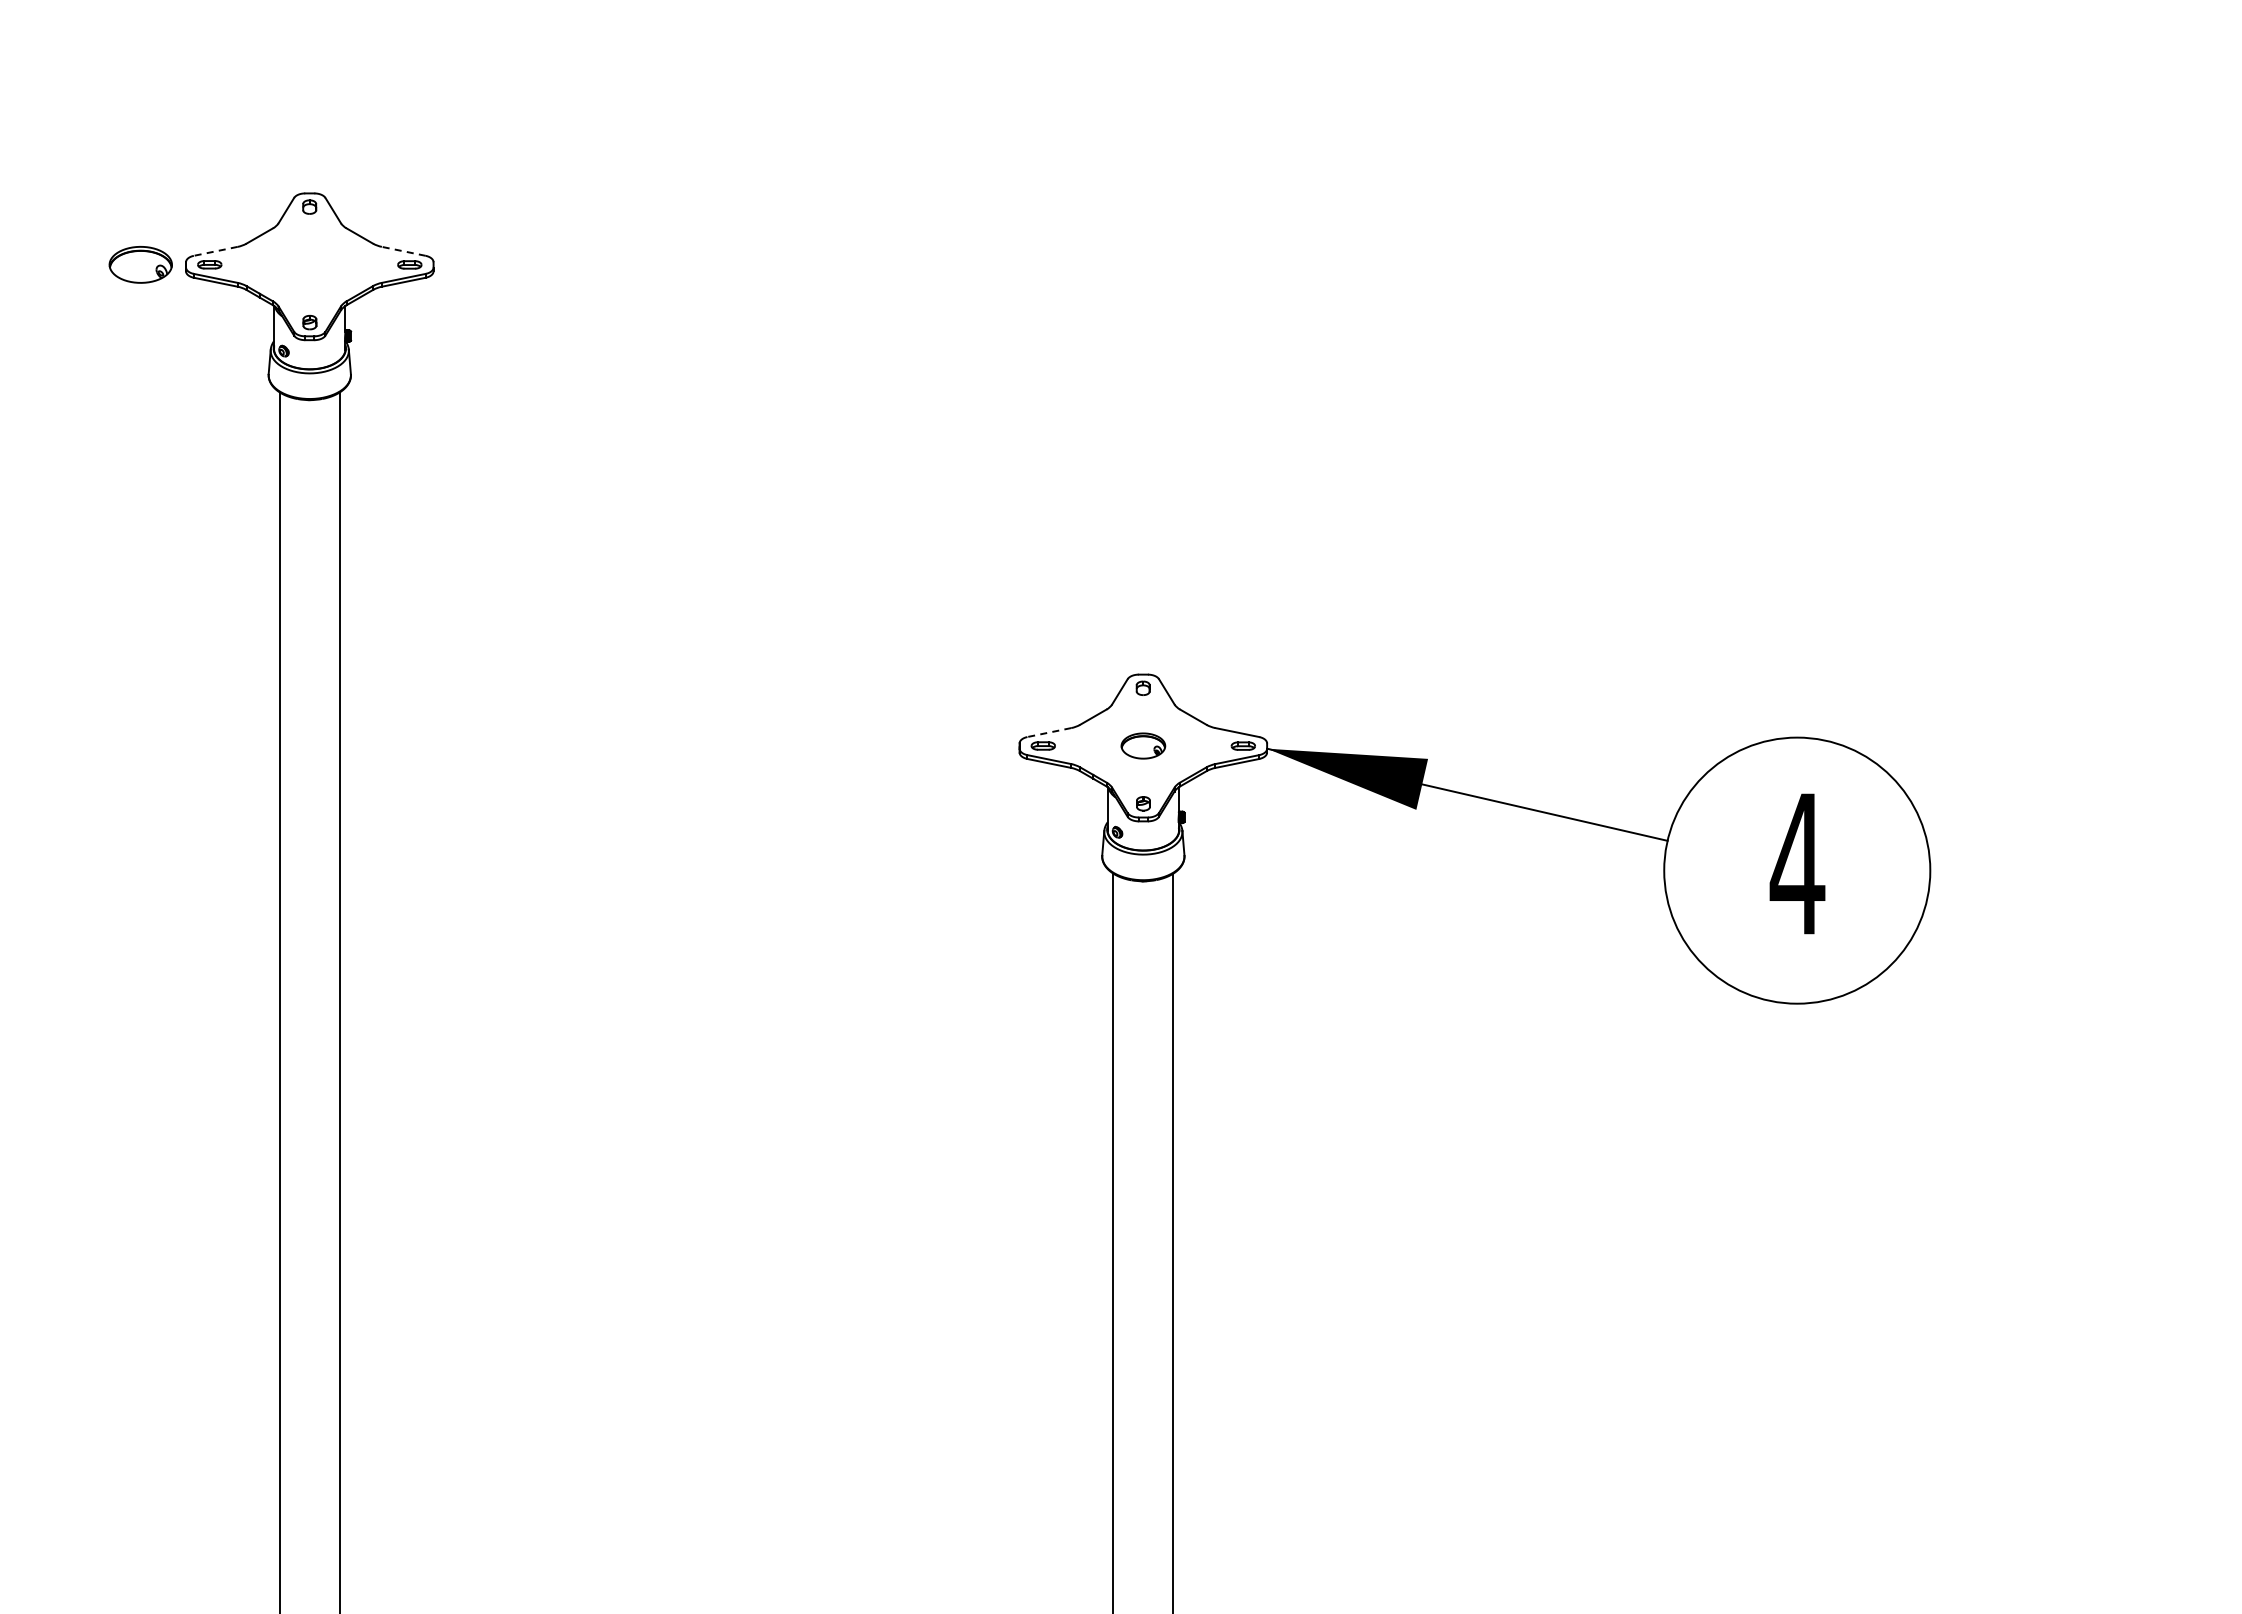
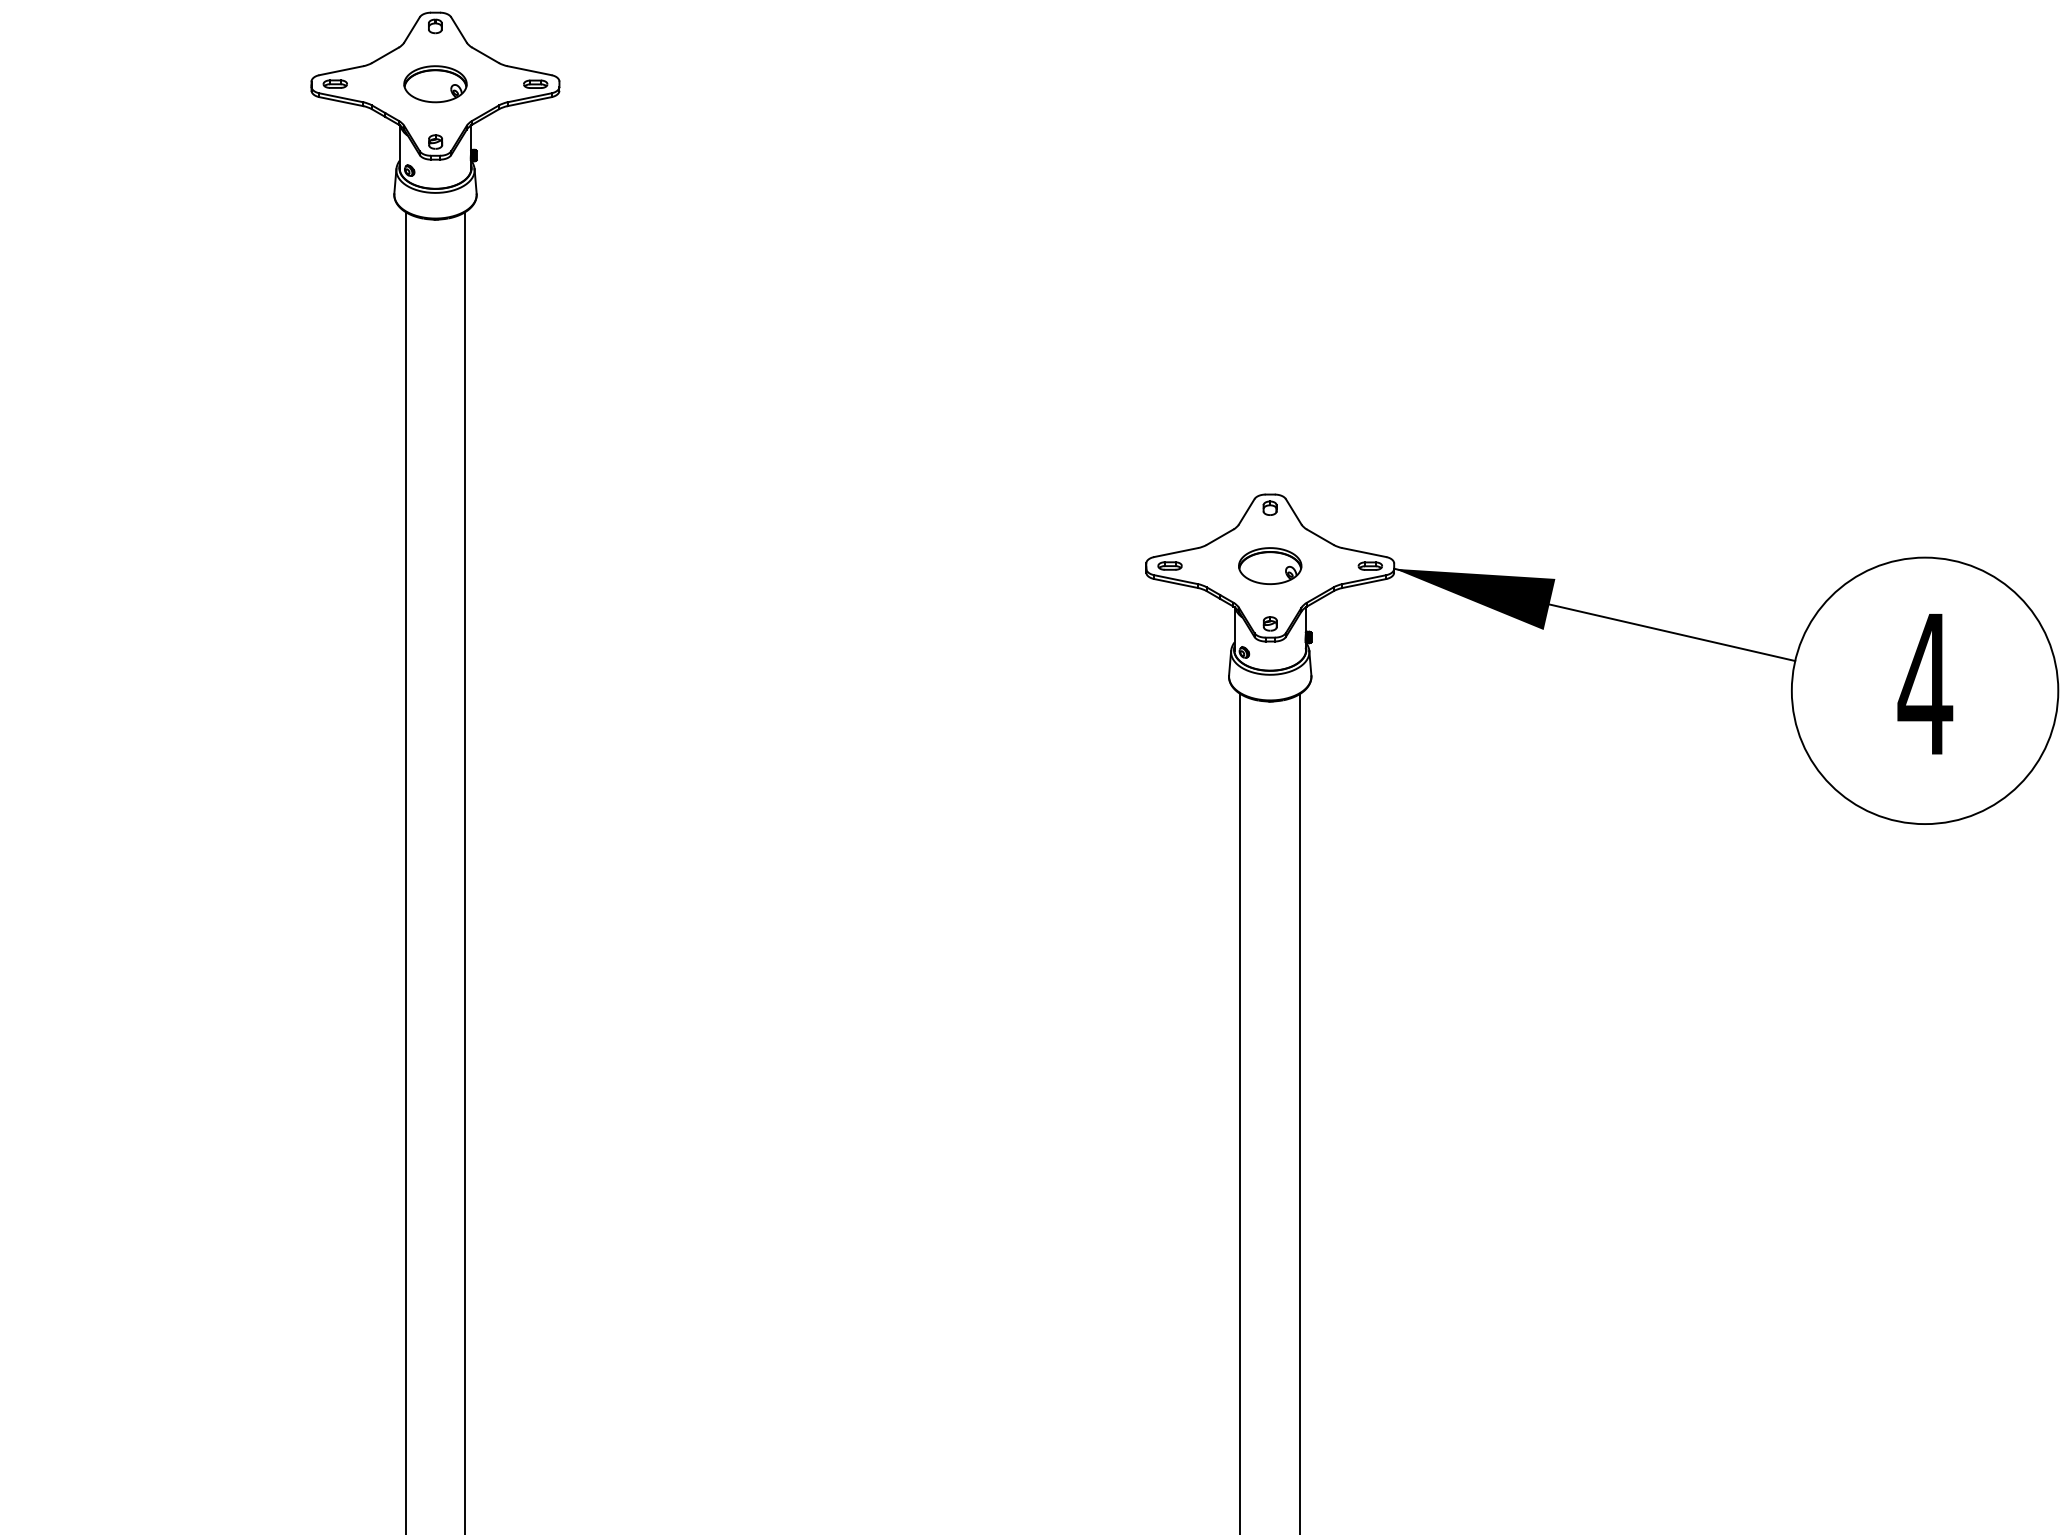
line: (215, 251) -> (341, 70), dashed -> solid
line: (403, 251) -> (529, 70), dashed -> solid
part: (140, 264) -> (435, 83), moved
line: (1048, 732) -> (1175, 552), dashed -> solid
part: (1143, 745) -> (1270, 565), size x1.43

